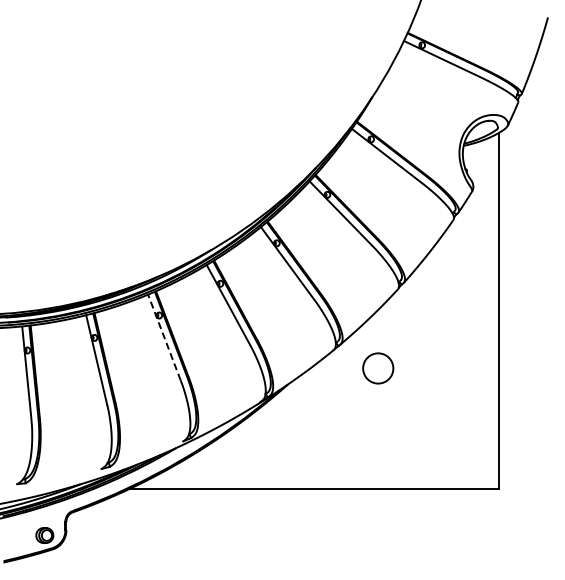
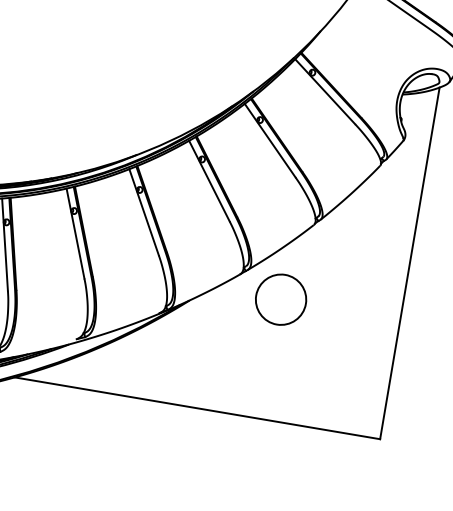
line: (164, 337) -> (75, 233), dashed -> solid
circle: (378, 368) -> (281, 299), size x1.67

